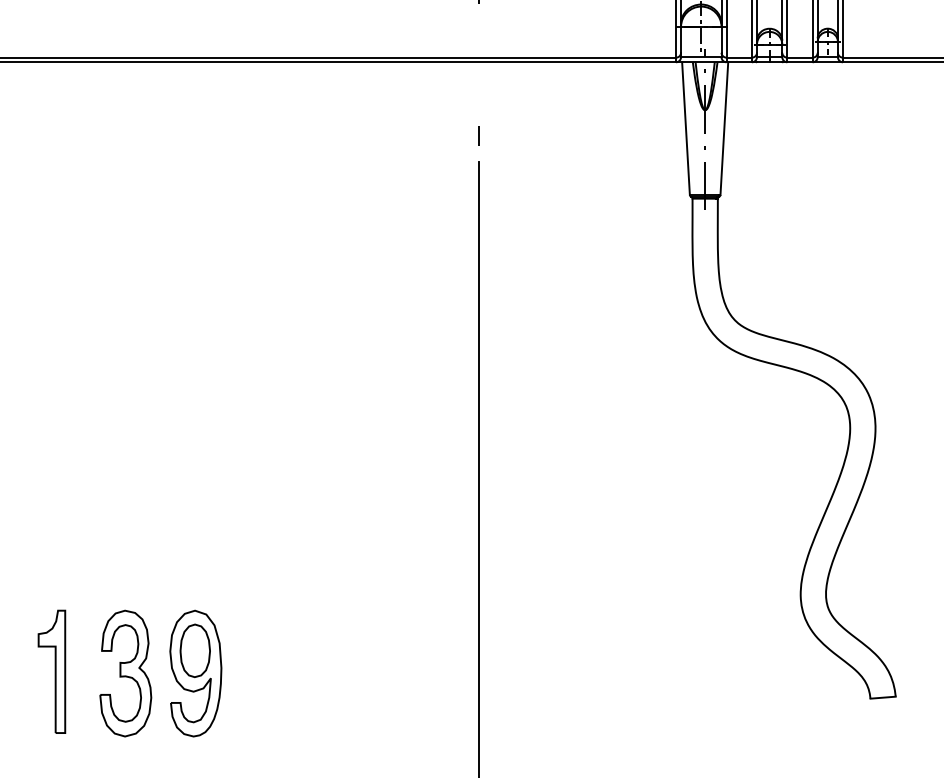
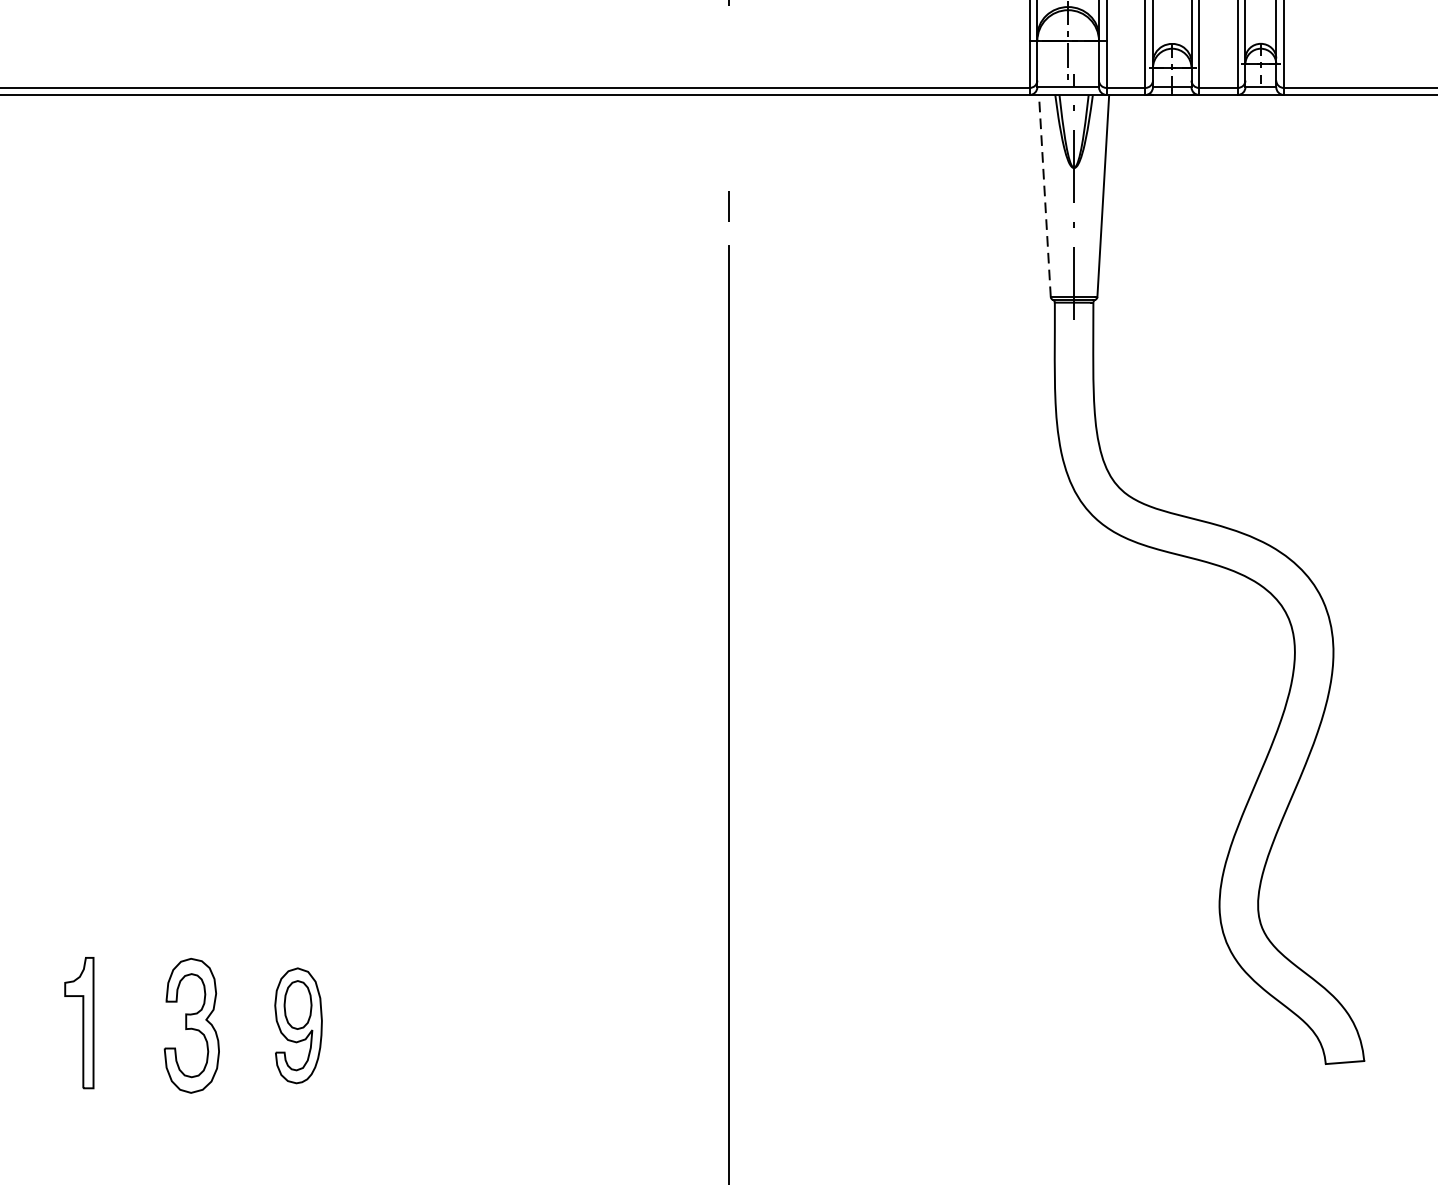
line: (685, 128) -> (1044, 195), solid -> dashed
part: (51, 671) -> (78, 1022), size x0.7
part: (125, 673) -> (191, 1025), size x0.7
part: (195, 673) -> (297, 1025), size x0.6

